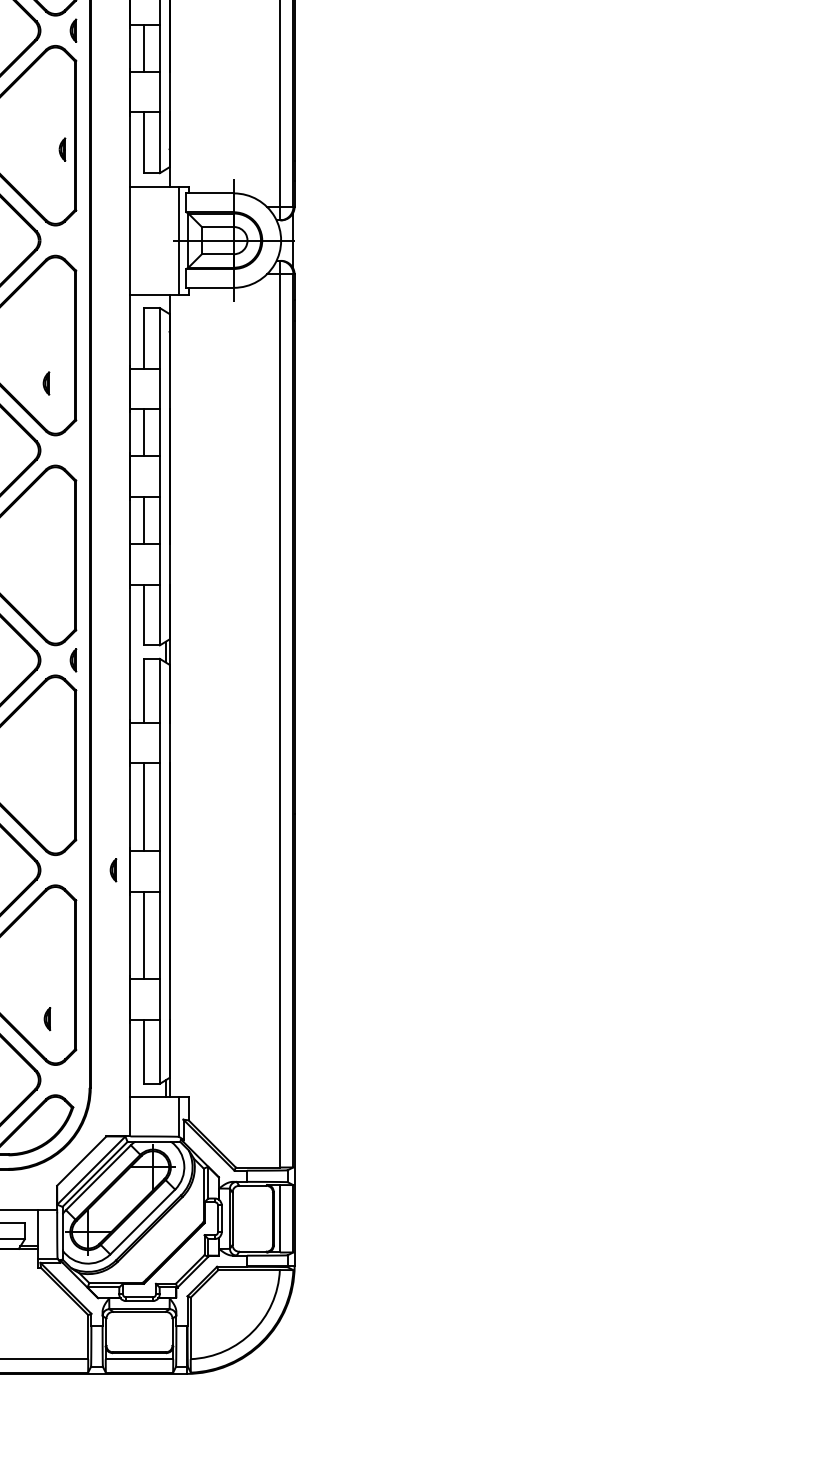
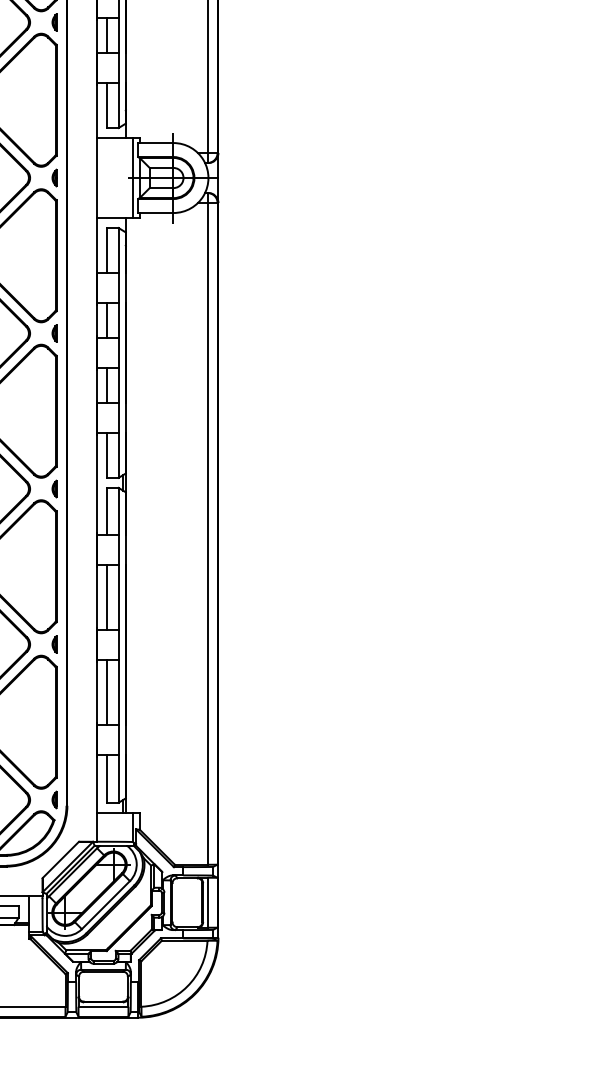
part: (62, 149) -> (54, 177), moved
part: (46, 383) -> (54, 333), moved
part: (113, 870) -> (54, 644), moved
part: (47, 1019) -> (54, 800), moved

